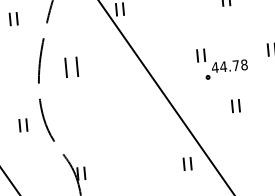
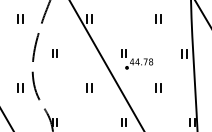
part: (223, 63) -> (137, 59), moved
part: (70, 67) -> (54, 53), size x0.62
part: (129, 115) -> (89, 87), added

